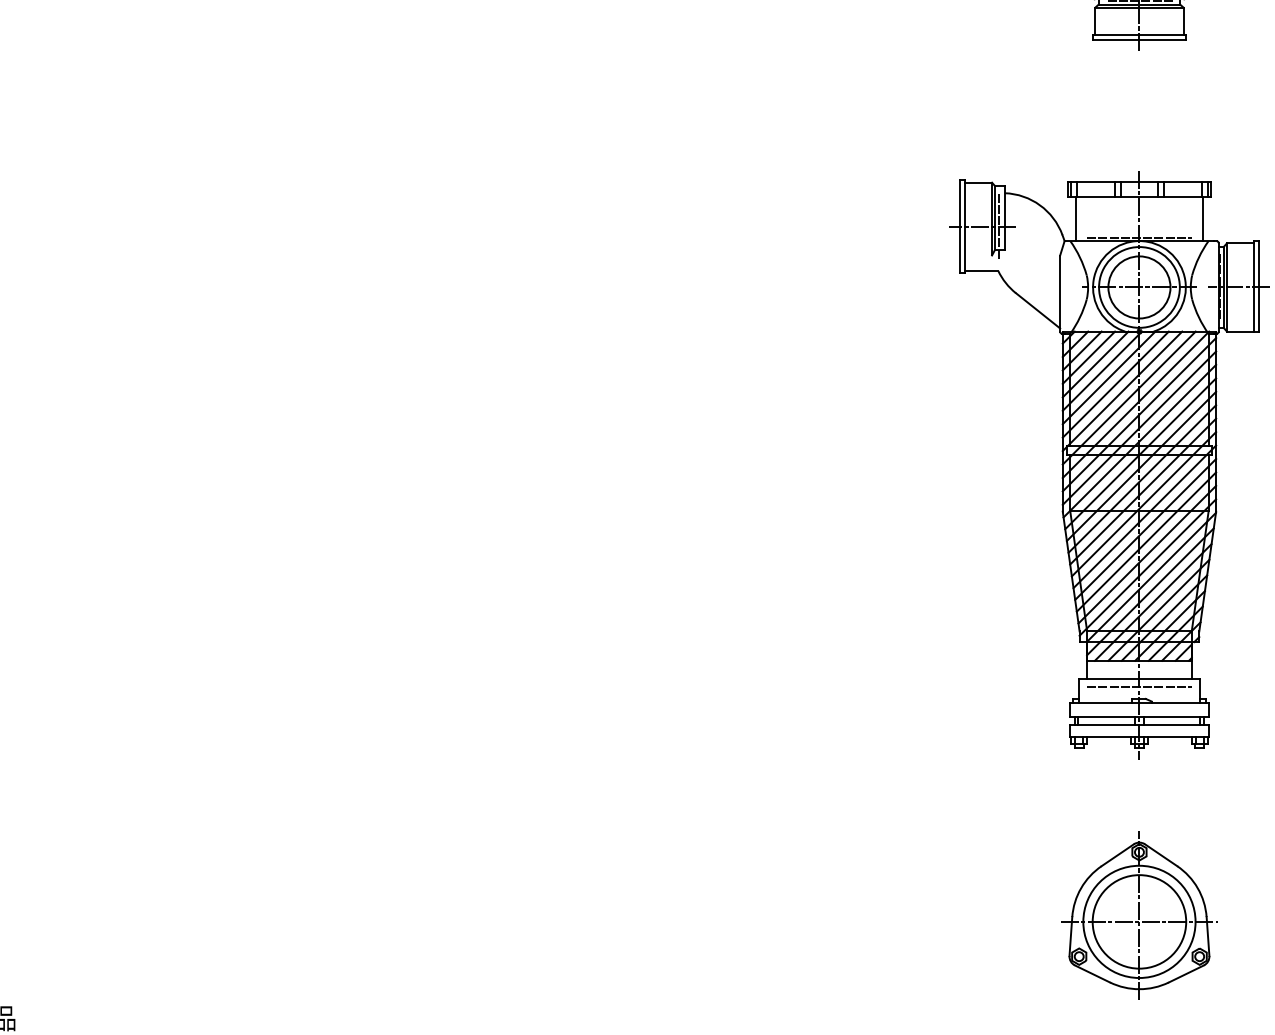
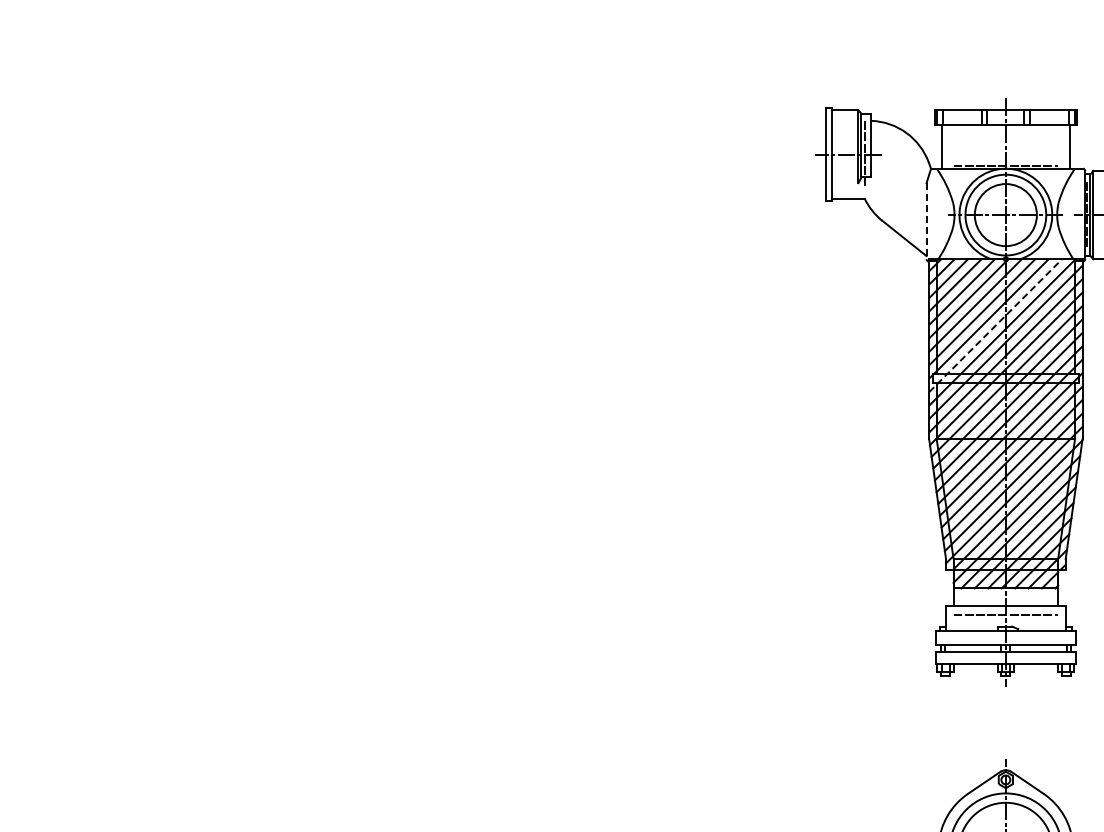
line: (1060, 294) -> (926, 222), solid -> dashed
line: (1129, 397) -> (995, 325), solid -> dashed

